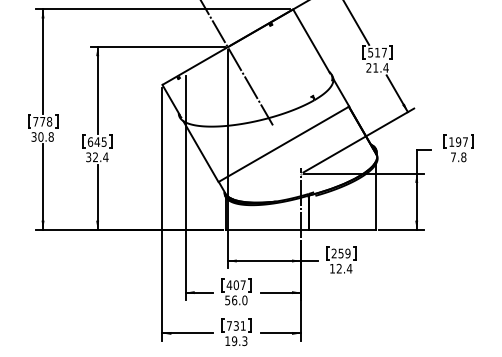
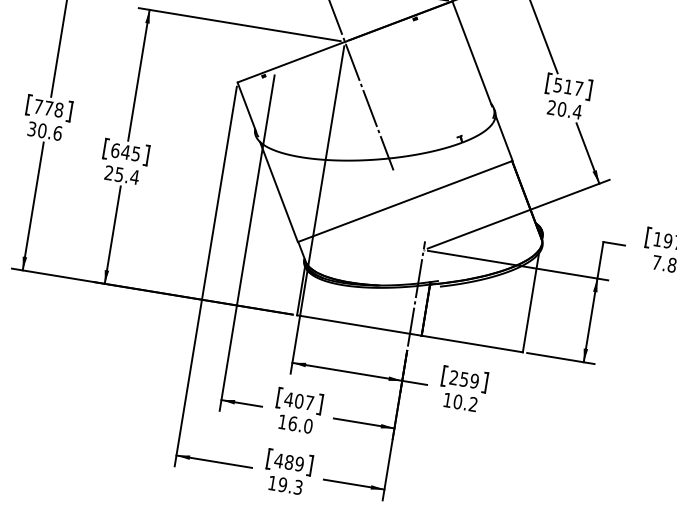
text: (375, 67) -> (561, 108), 21.4 -> 20.4
text: (50, 136) -> (56, 132), 30.8 -> 30.6
text: (91, 157) -> (113, 174), 32.4 -> 25.4
text: (344, 268) -> (465, 402), 12.4 -> 10.2
text: (227, 300) -> (282, 422), 56.0 -> 16.0
text: (235, 325) -> (288, 461), 731 -> 489

